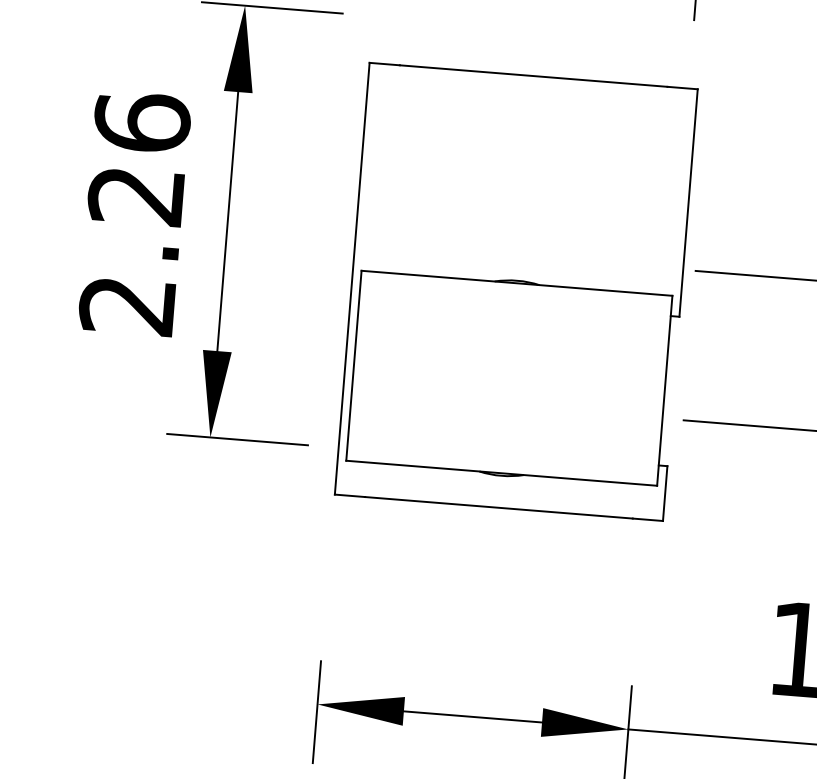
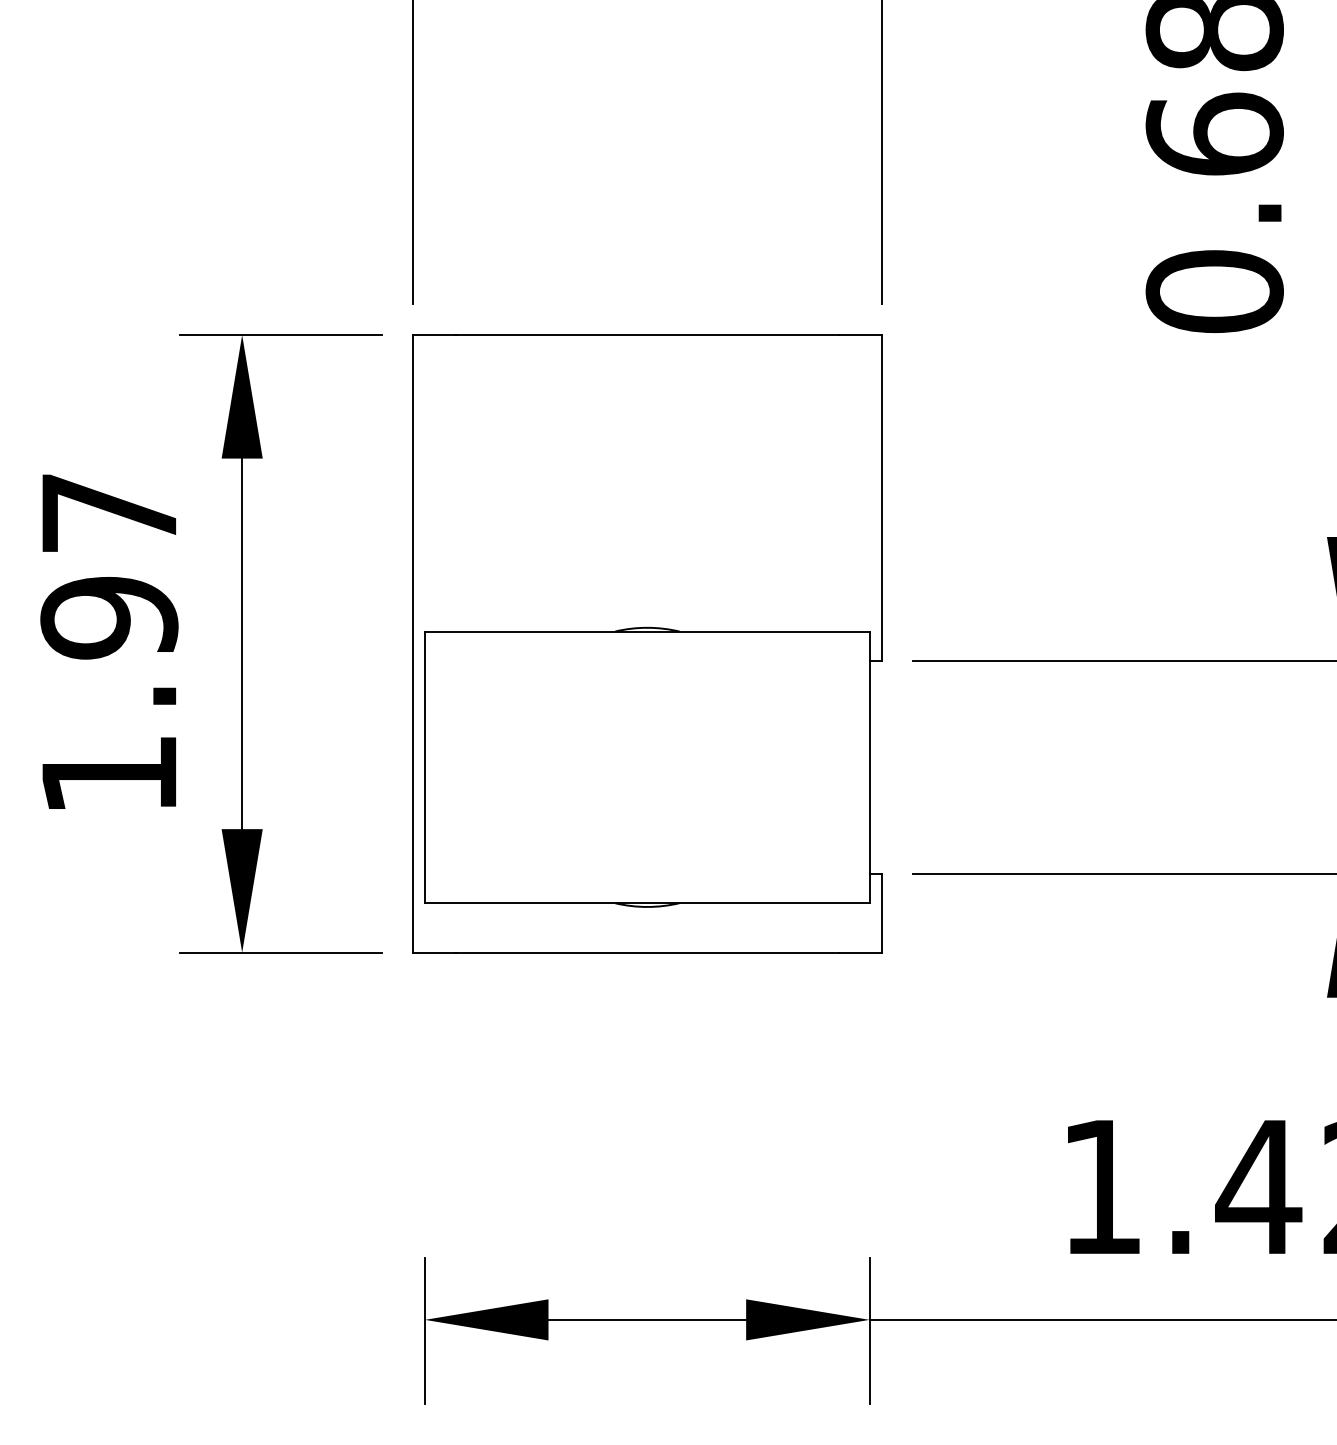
text: (135, 213) -> (109, 642), 2.26 -> 1.97
part: (516, 291) -> (647, 643), moved

